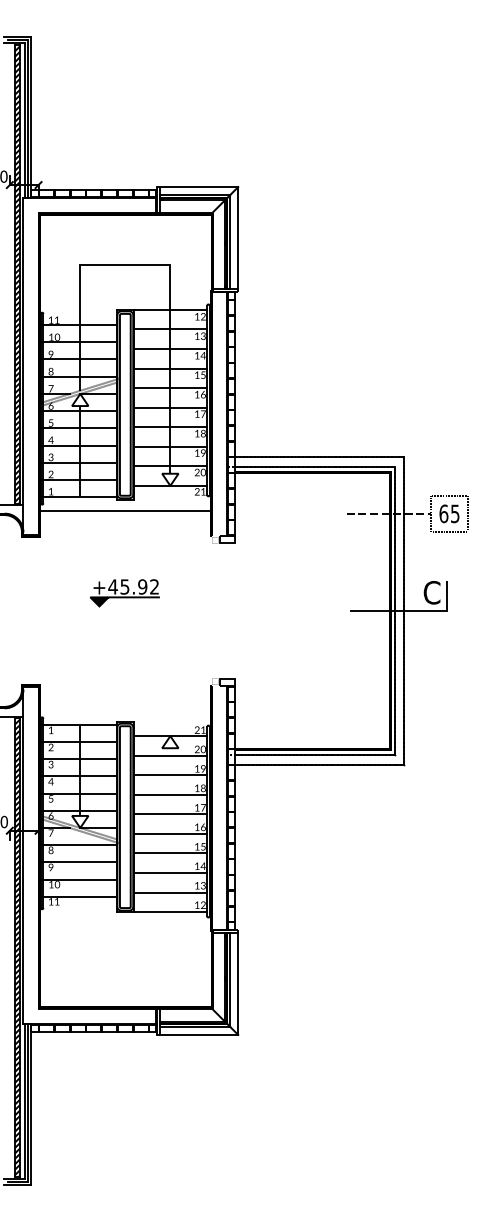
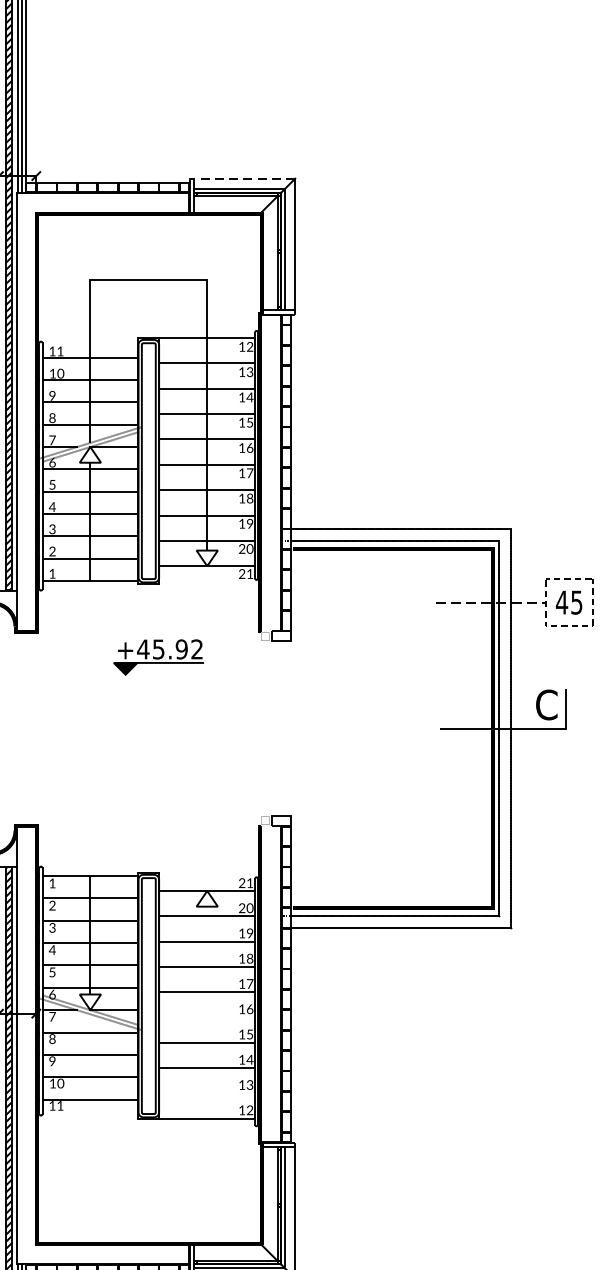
line: (199, 187) -> (245, 179), solid -> dashed
line: (125, 511) -> (149, 599), removed
text: (443, 513) -> (561, 602), 65 -> 45
part: (124, 593) -> (158, 657), moved
line: (170, 833) -> (207, 1017), removed
line: (170, 892) -> (207, 1093), removed

